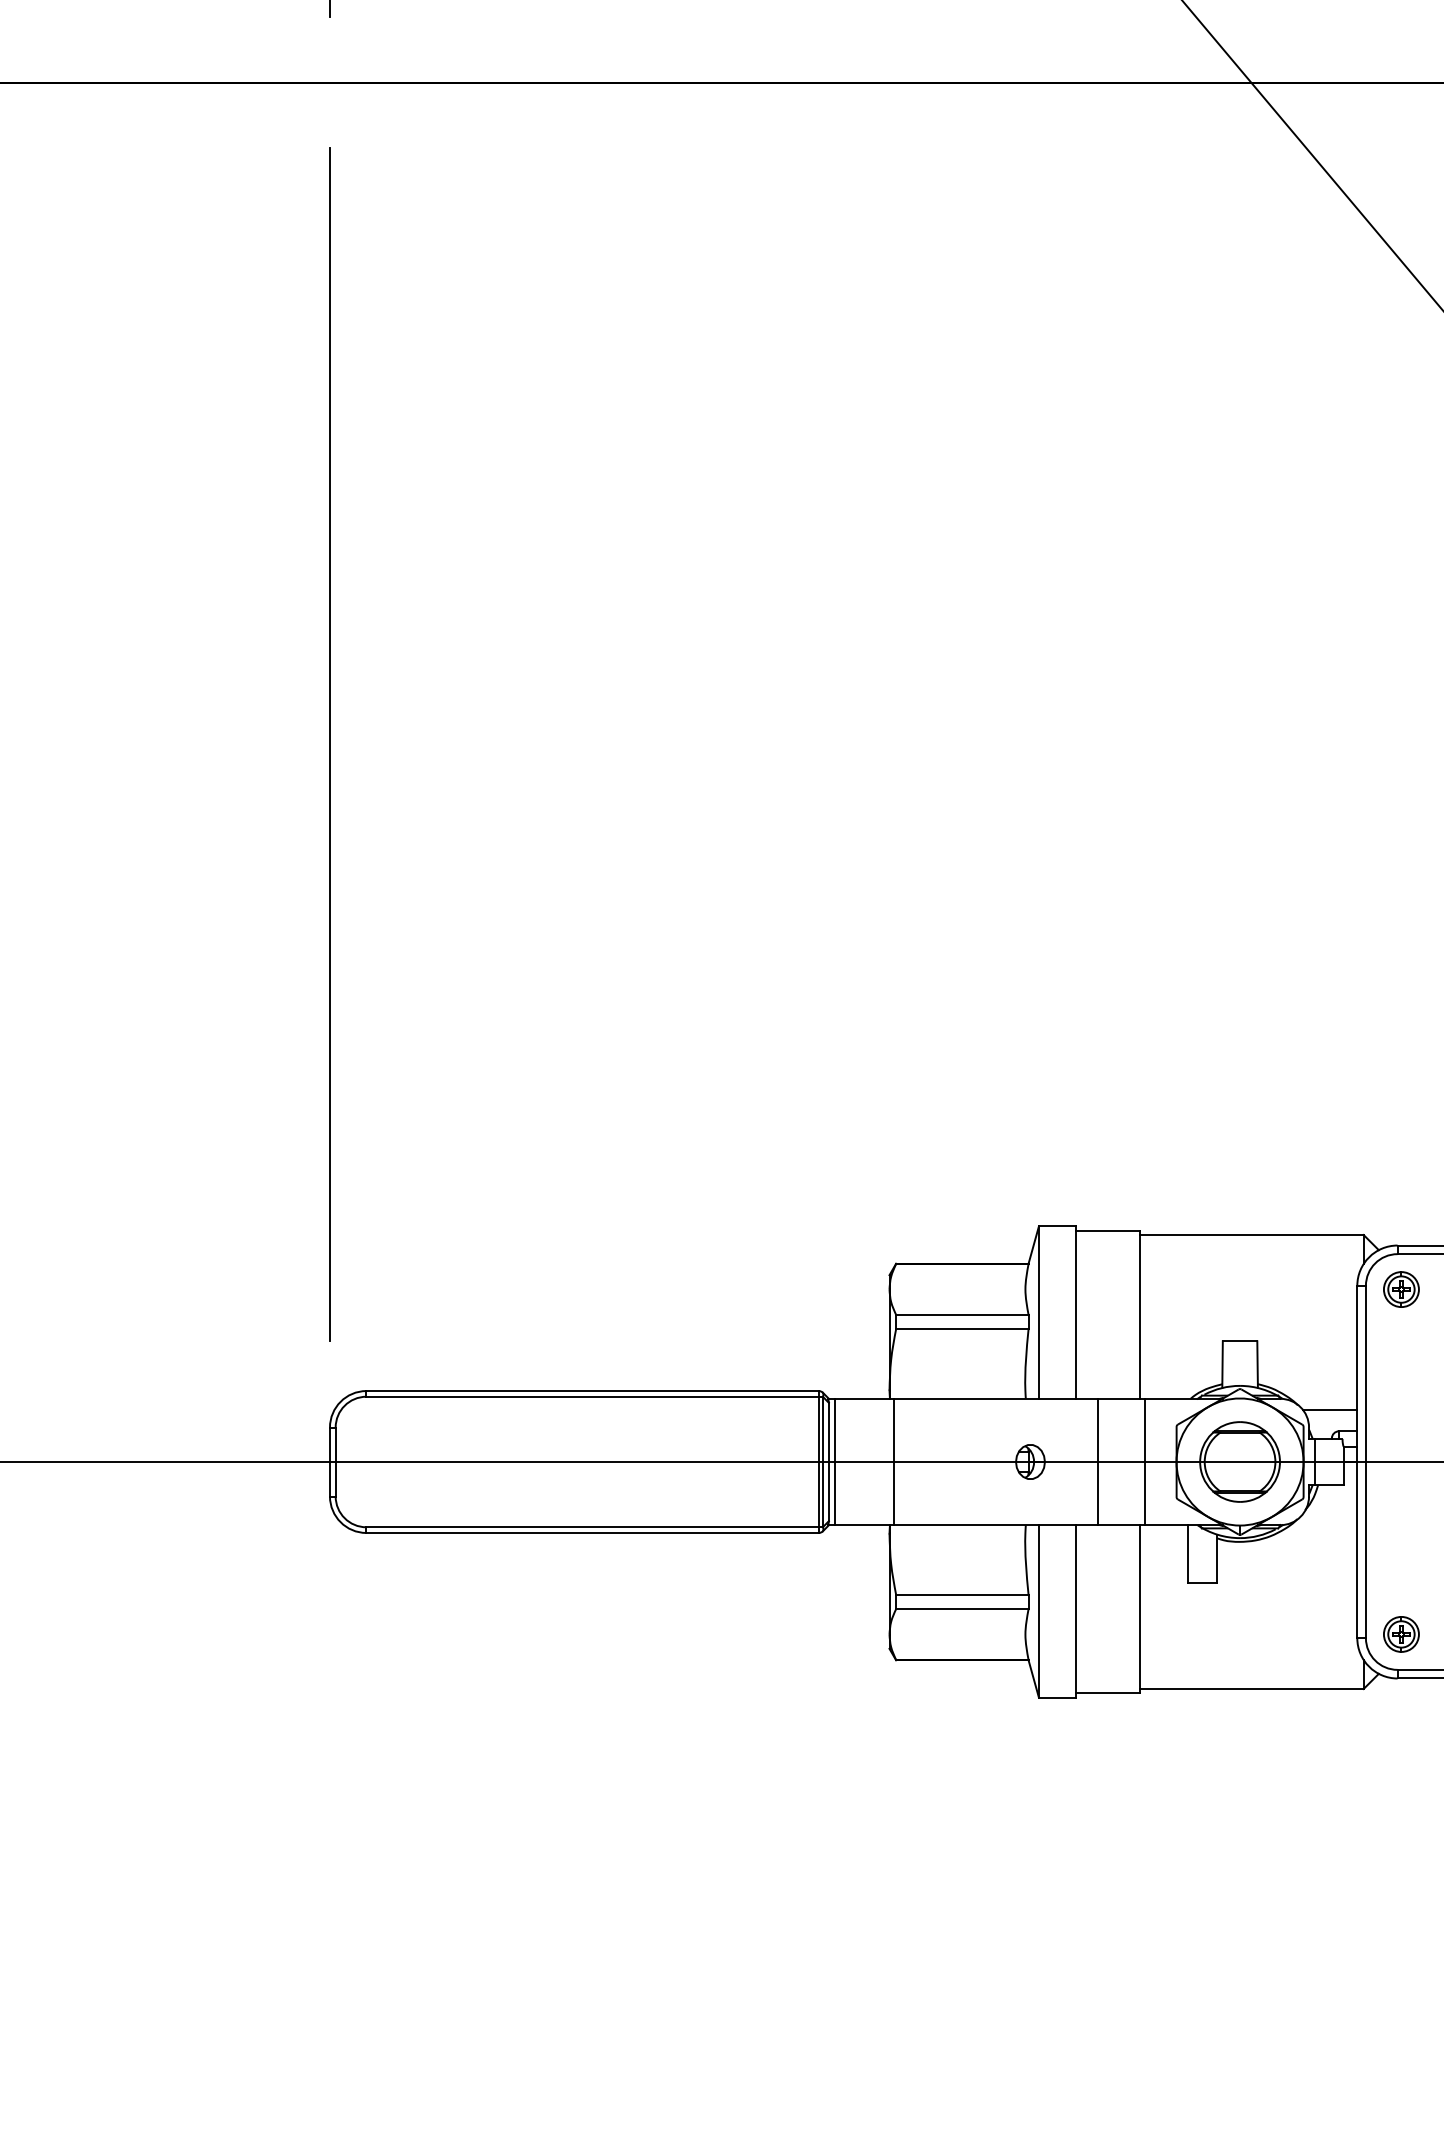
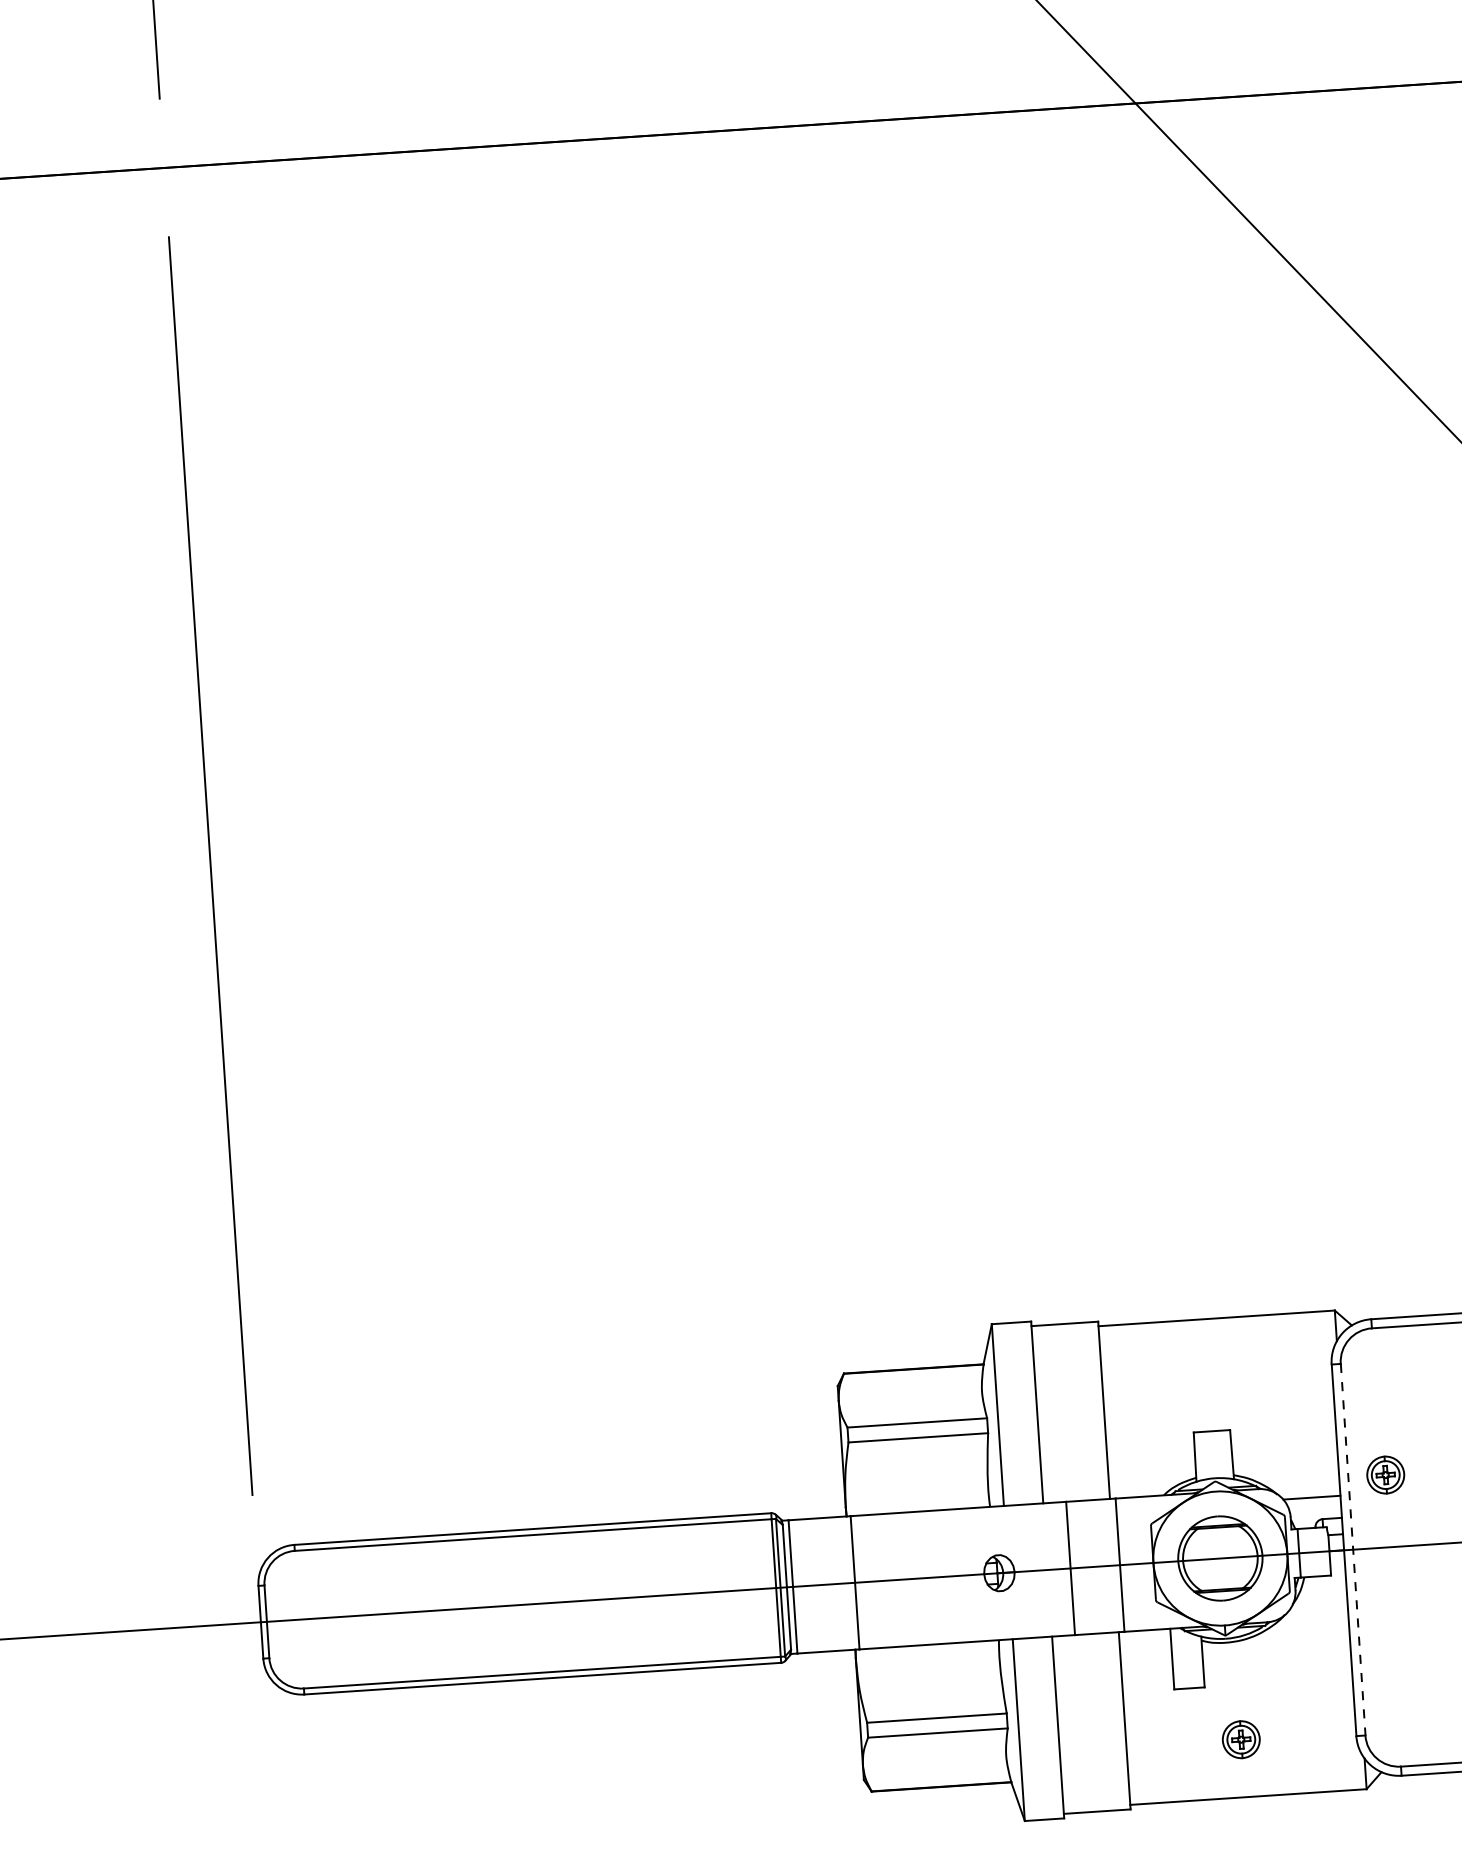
part: (1401, 1289) -> (1385, 1474), moved
line: (1366, 1462) -> (1353, 1550), solid -> dashed
part: (1401, 1634) -> (1241, 1739), moved

